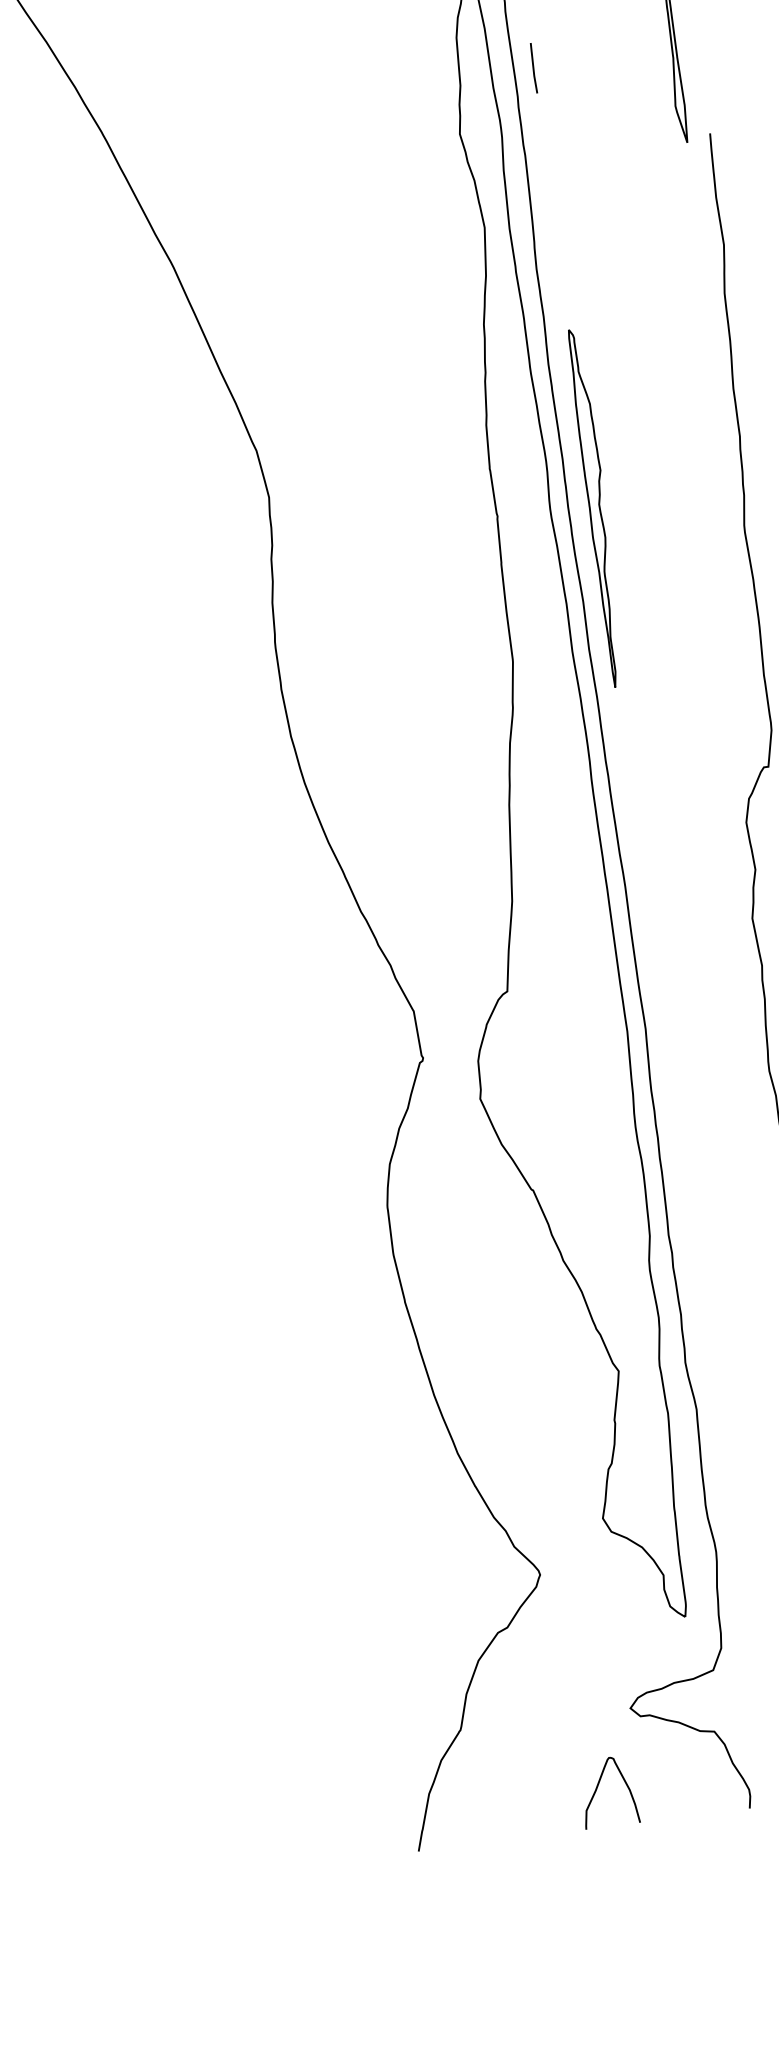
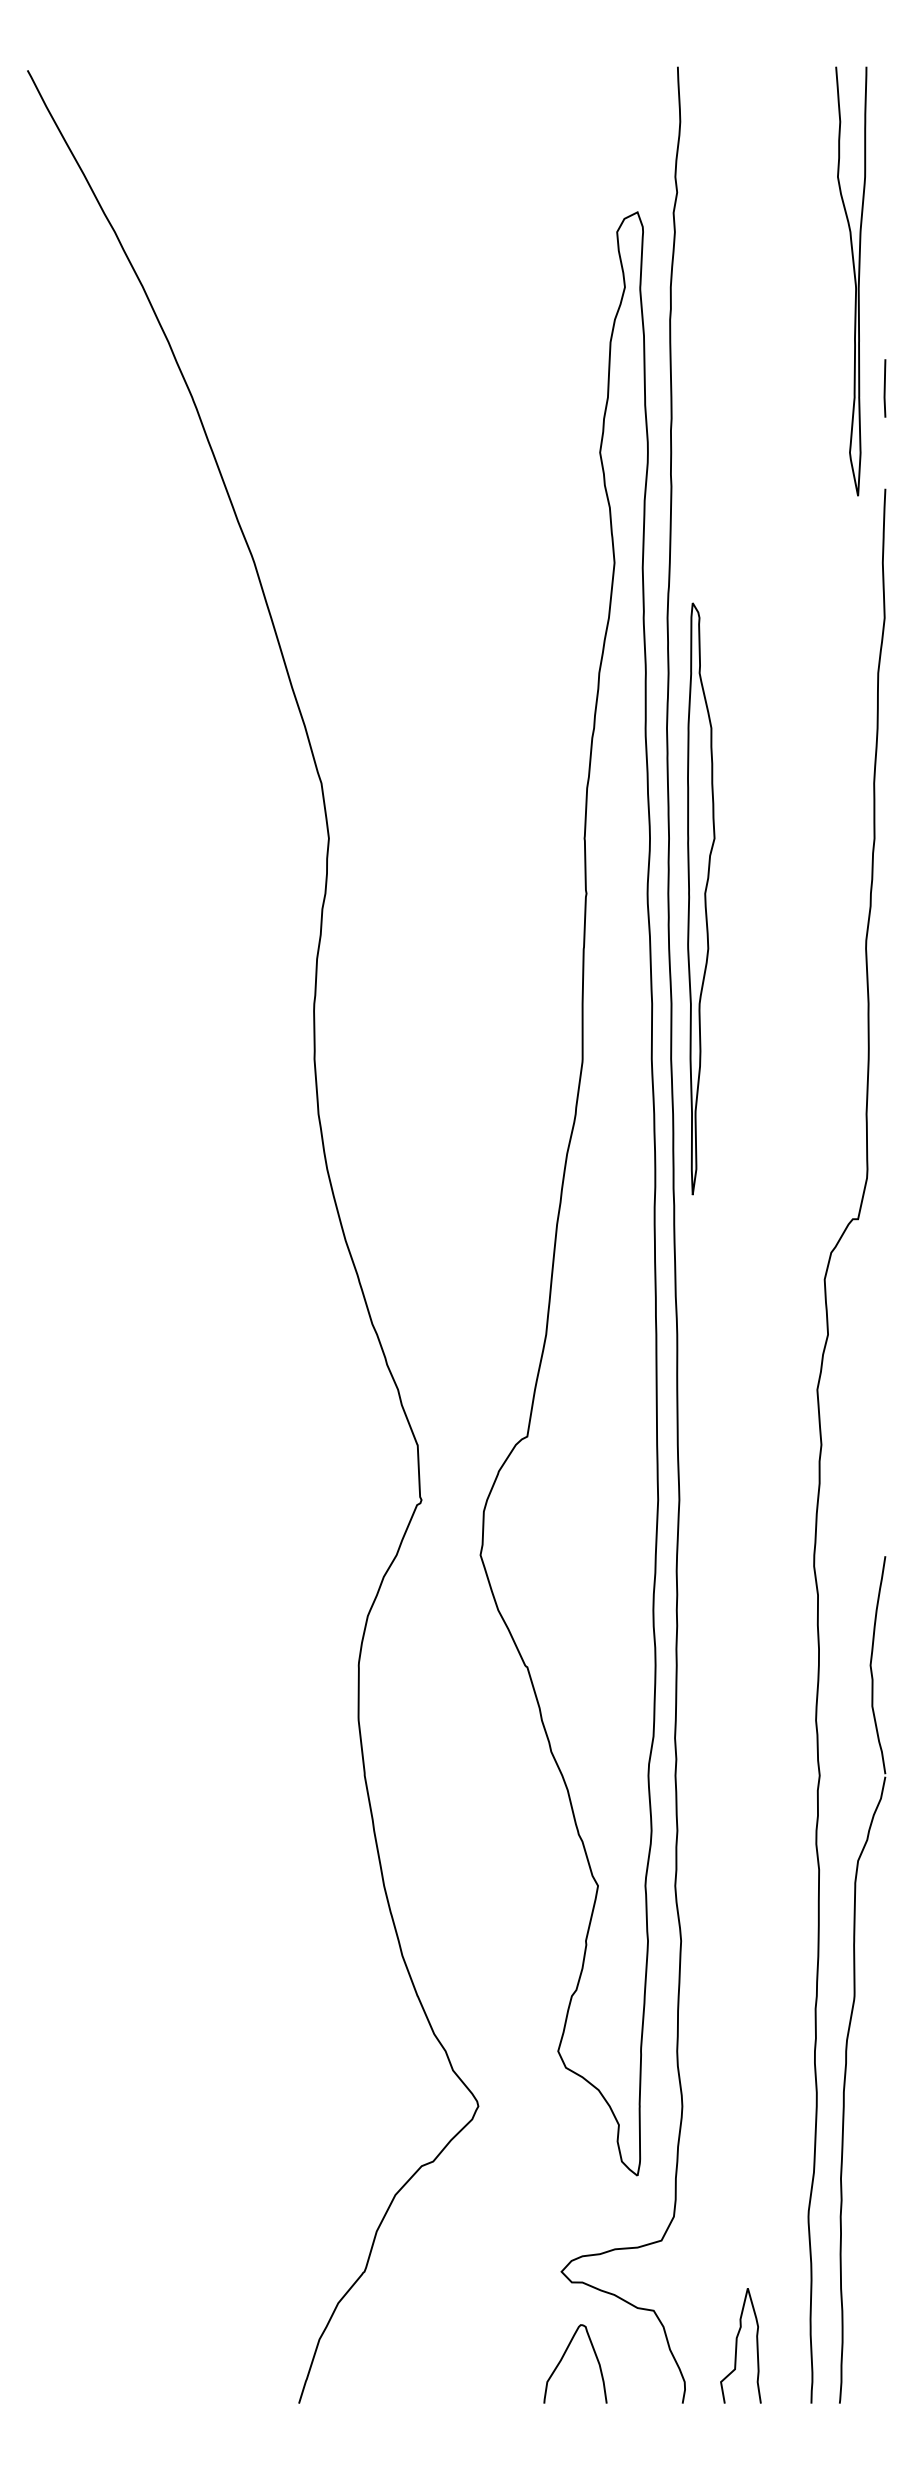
line: (533, 68) -> (884, 388), moved
part: (597, 507) -> (701, 898), size x1.43
curve: (597, 1787) -> (563, 2357), moved

